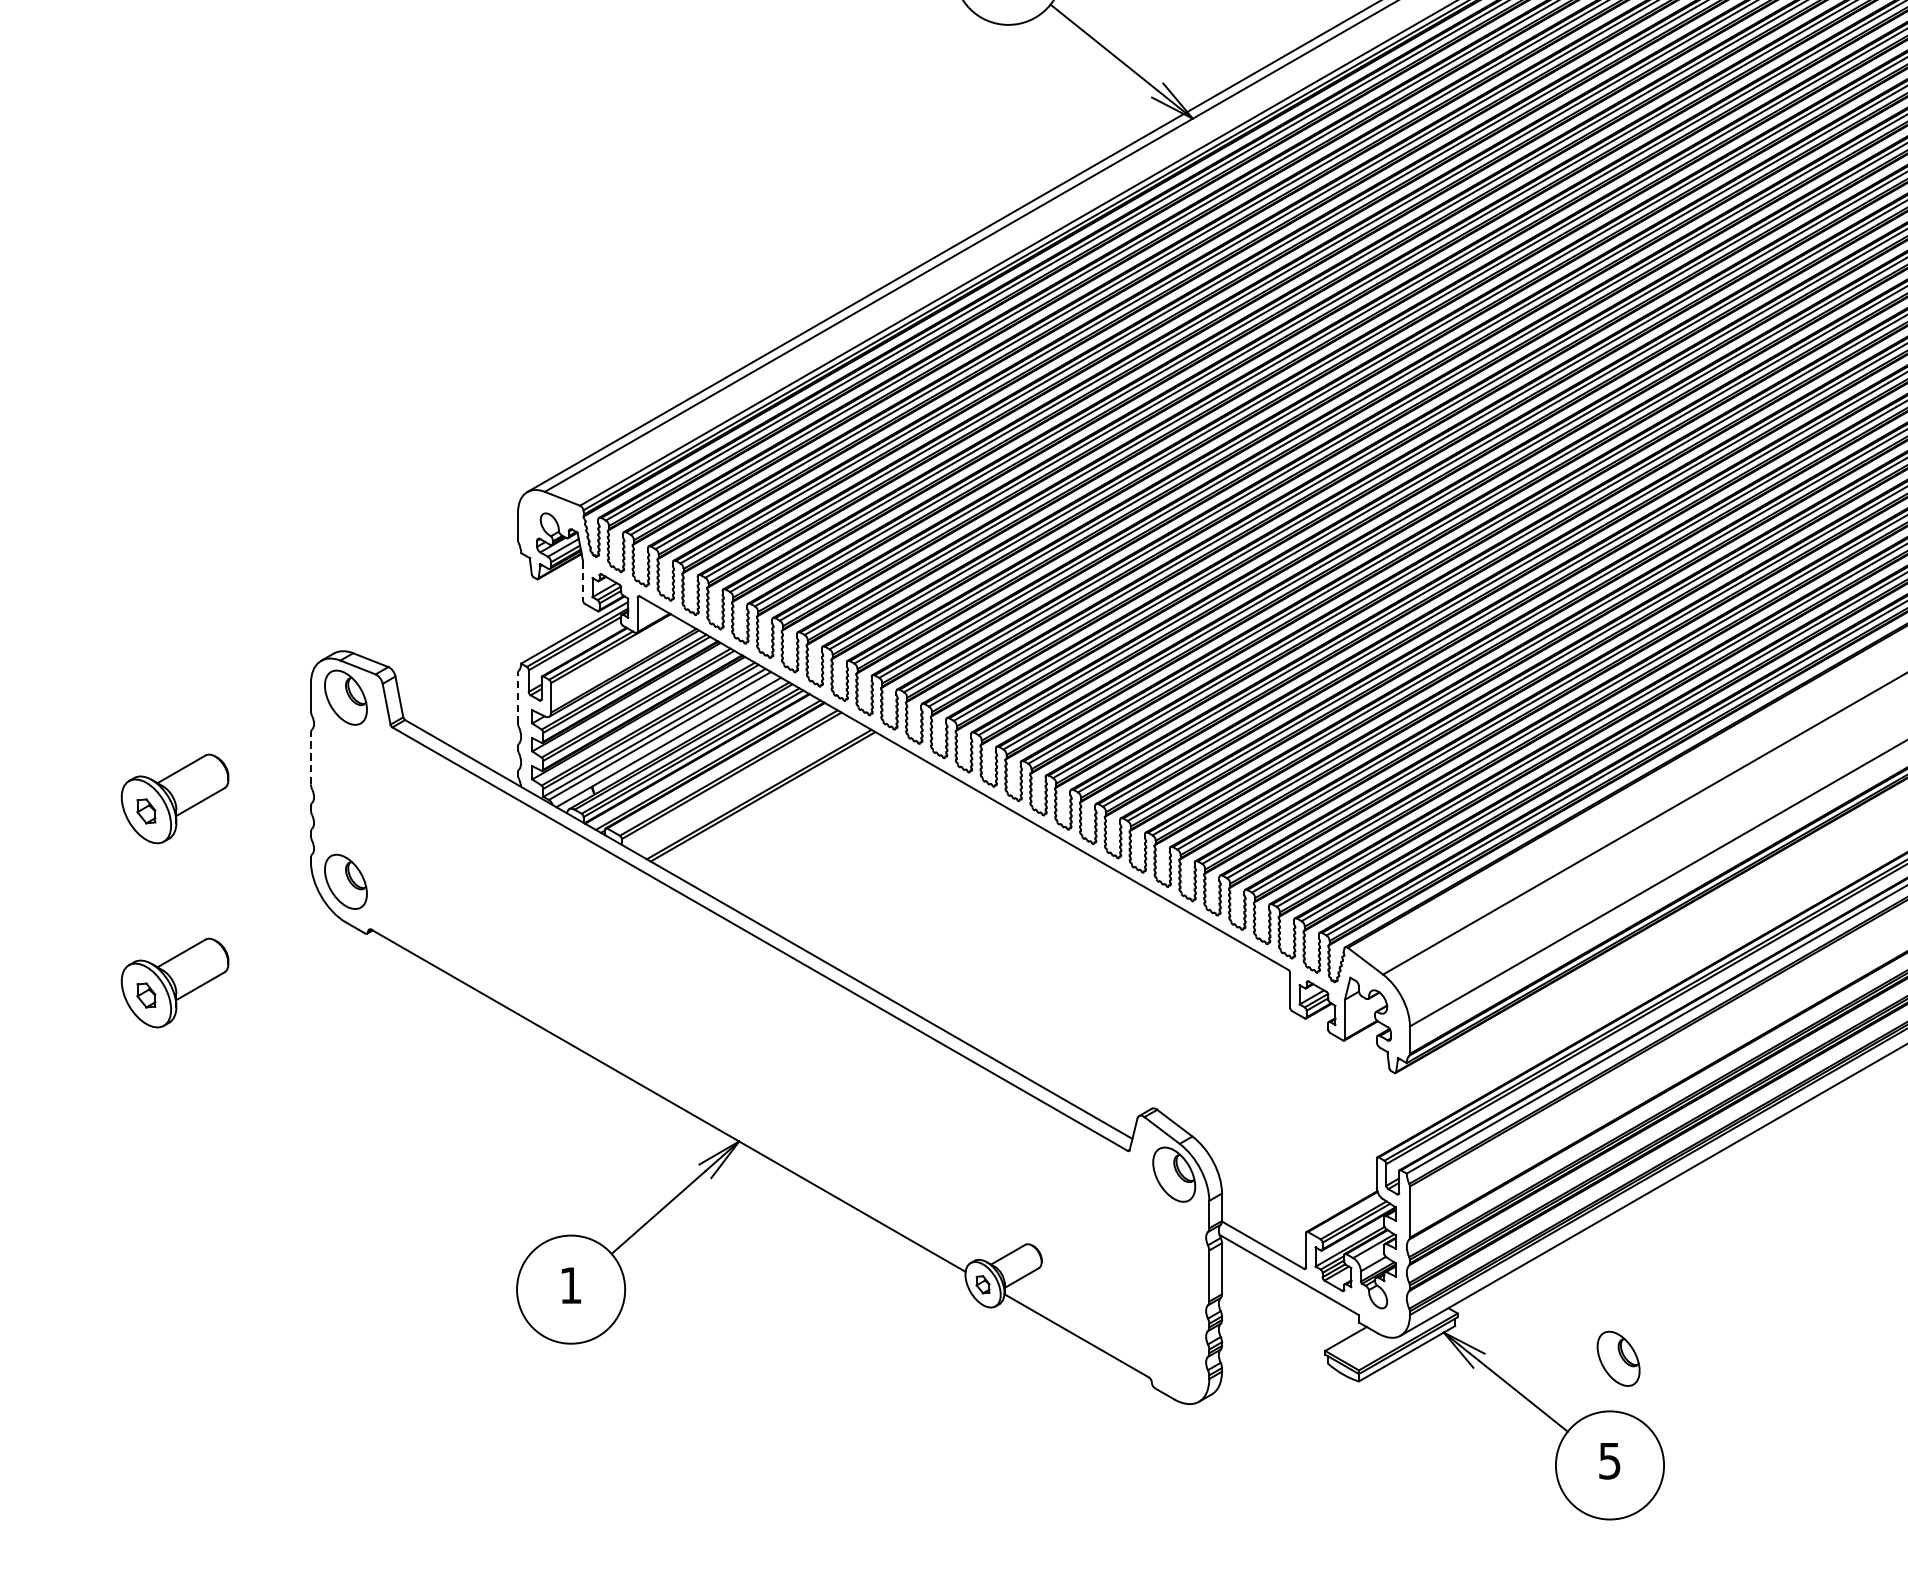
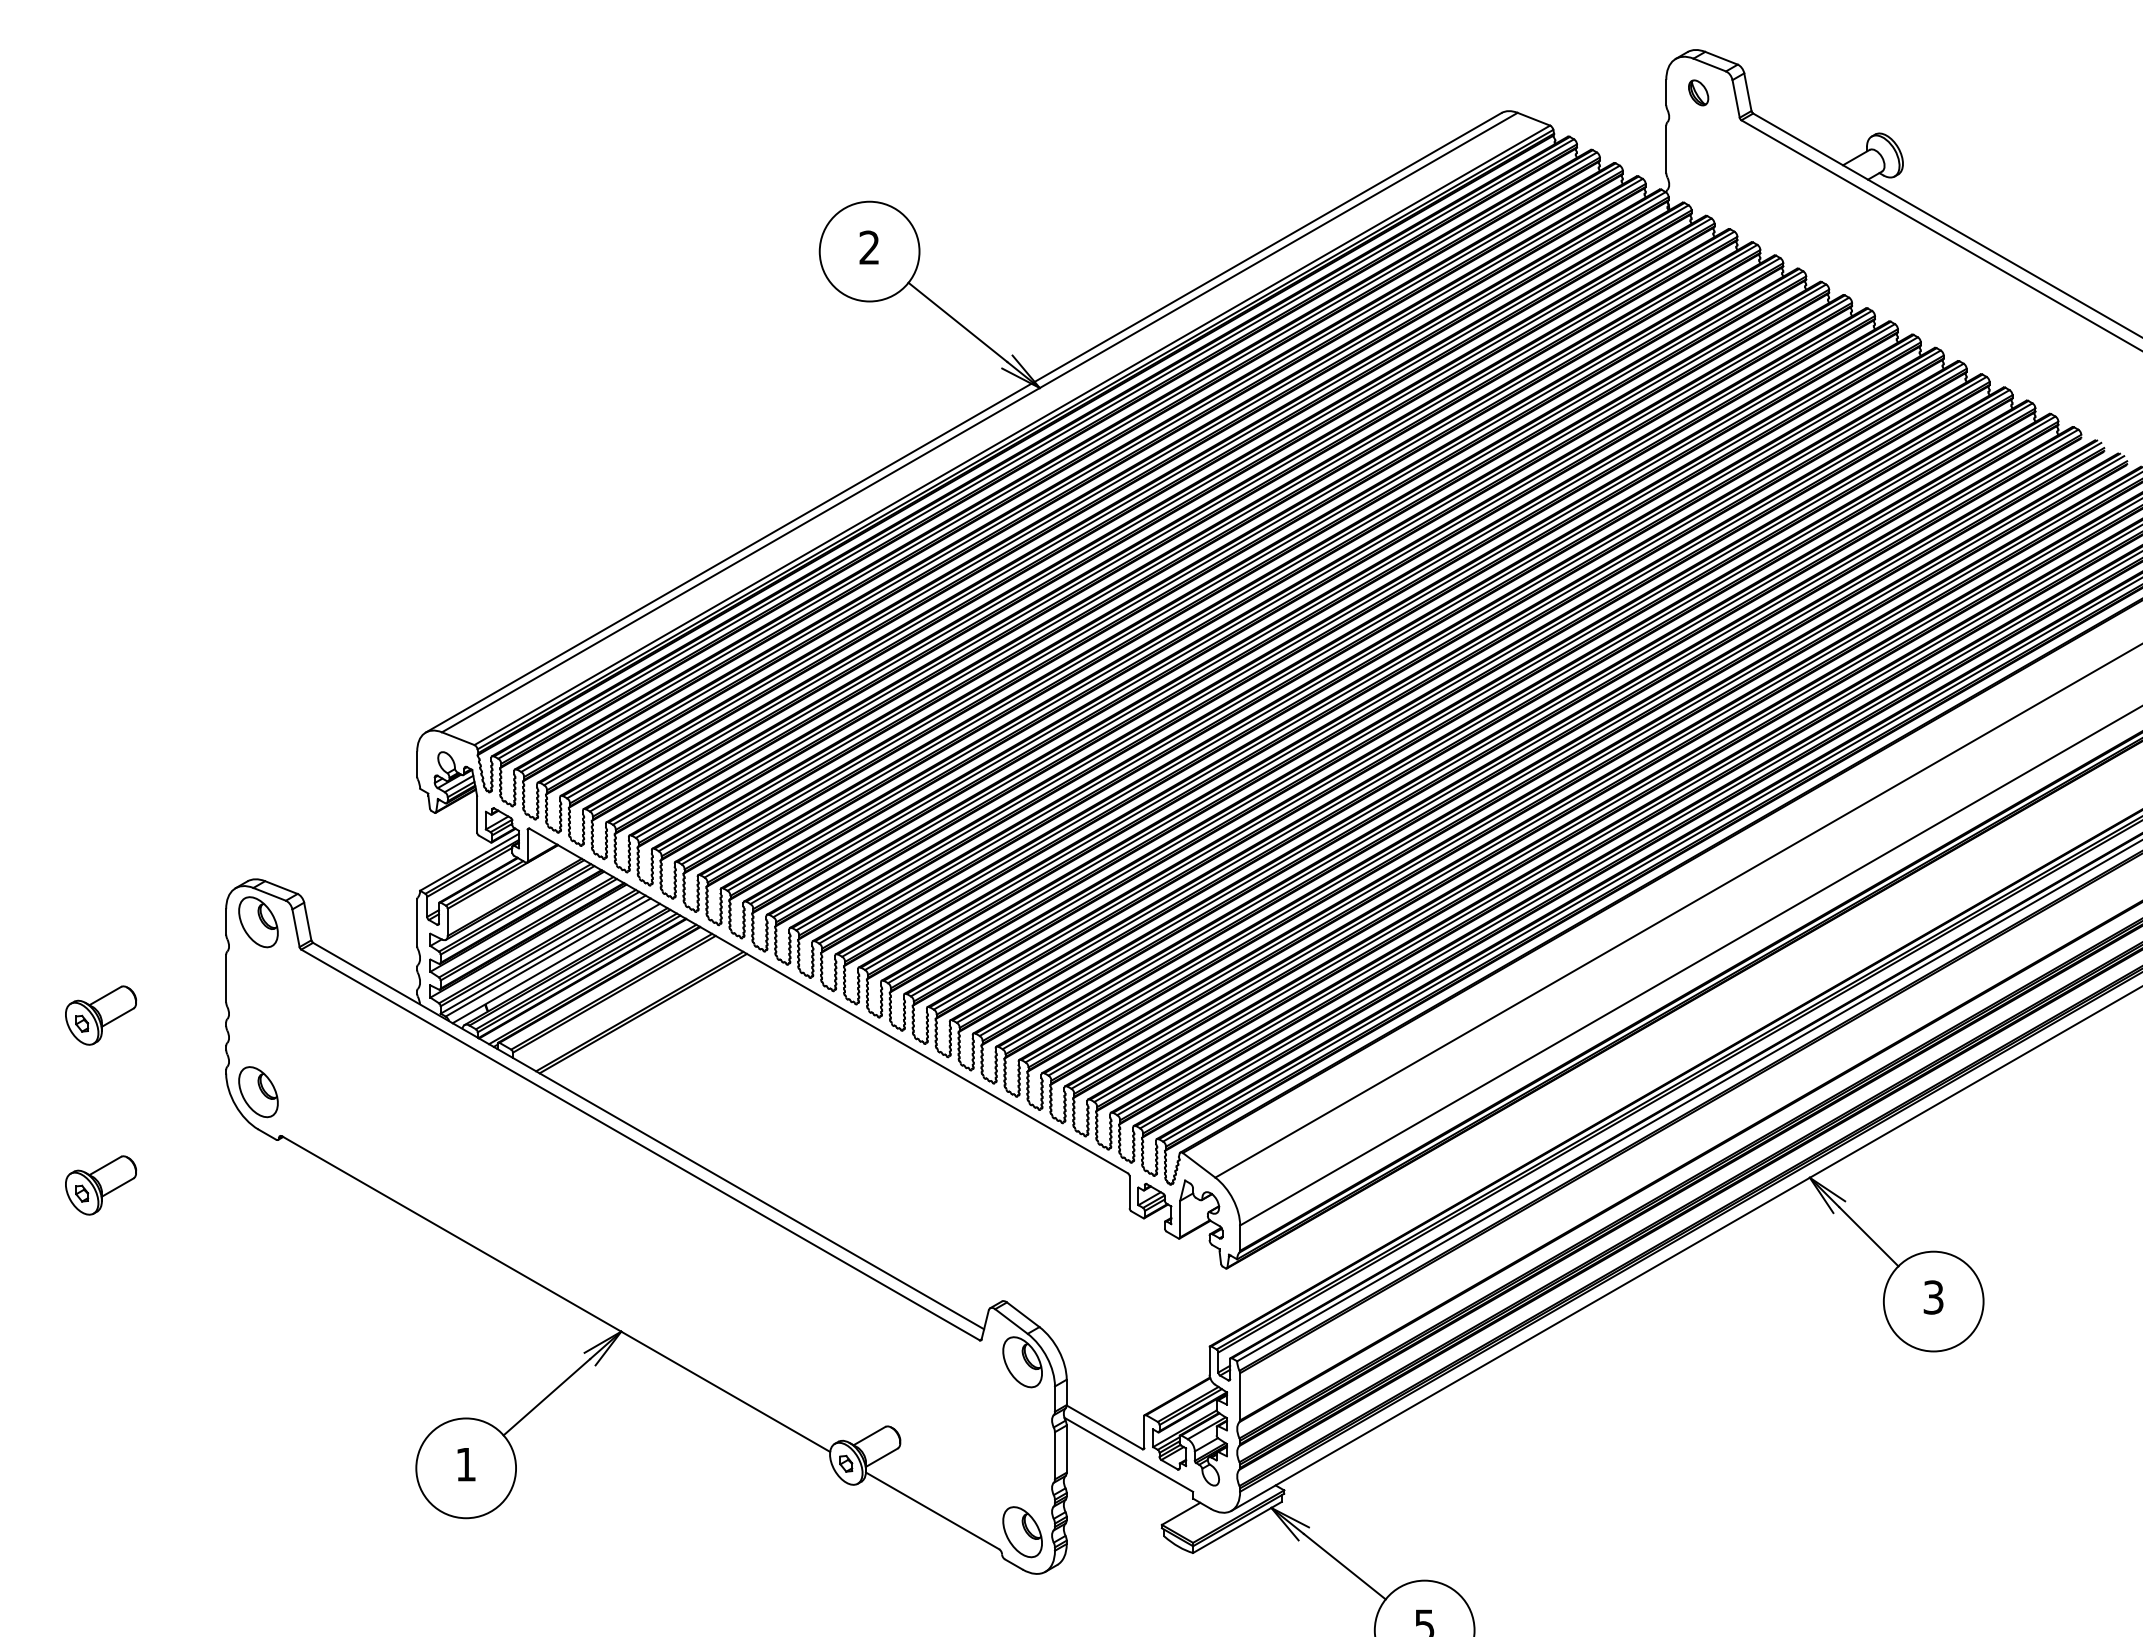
line: (583, 580) -> (477, 814), dashed -> solid
line: (518, 698) -> (417, 922), dashed -> solid
line: (311, 758) -> (226, 978), dashed -> solid
part: (175, 798) -> (101, 1015), size x0.71
part: (175, 983) -> (101, 1185), size x0.71
part: (1618, 1359) -> (1022, 1532), moved

